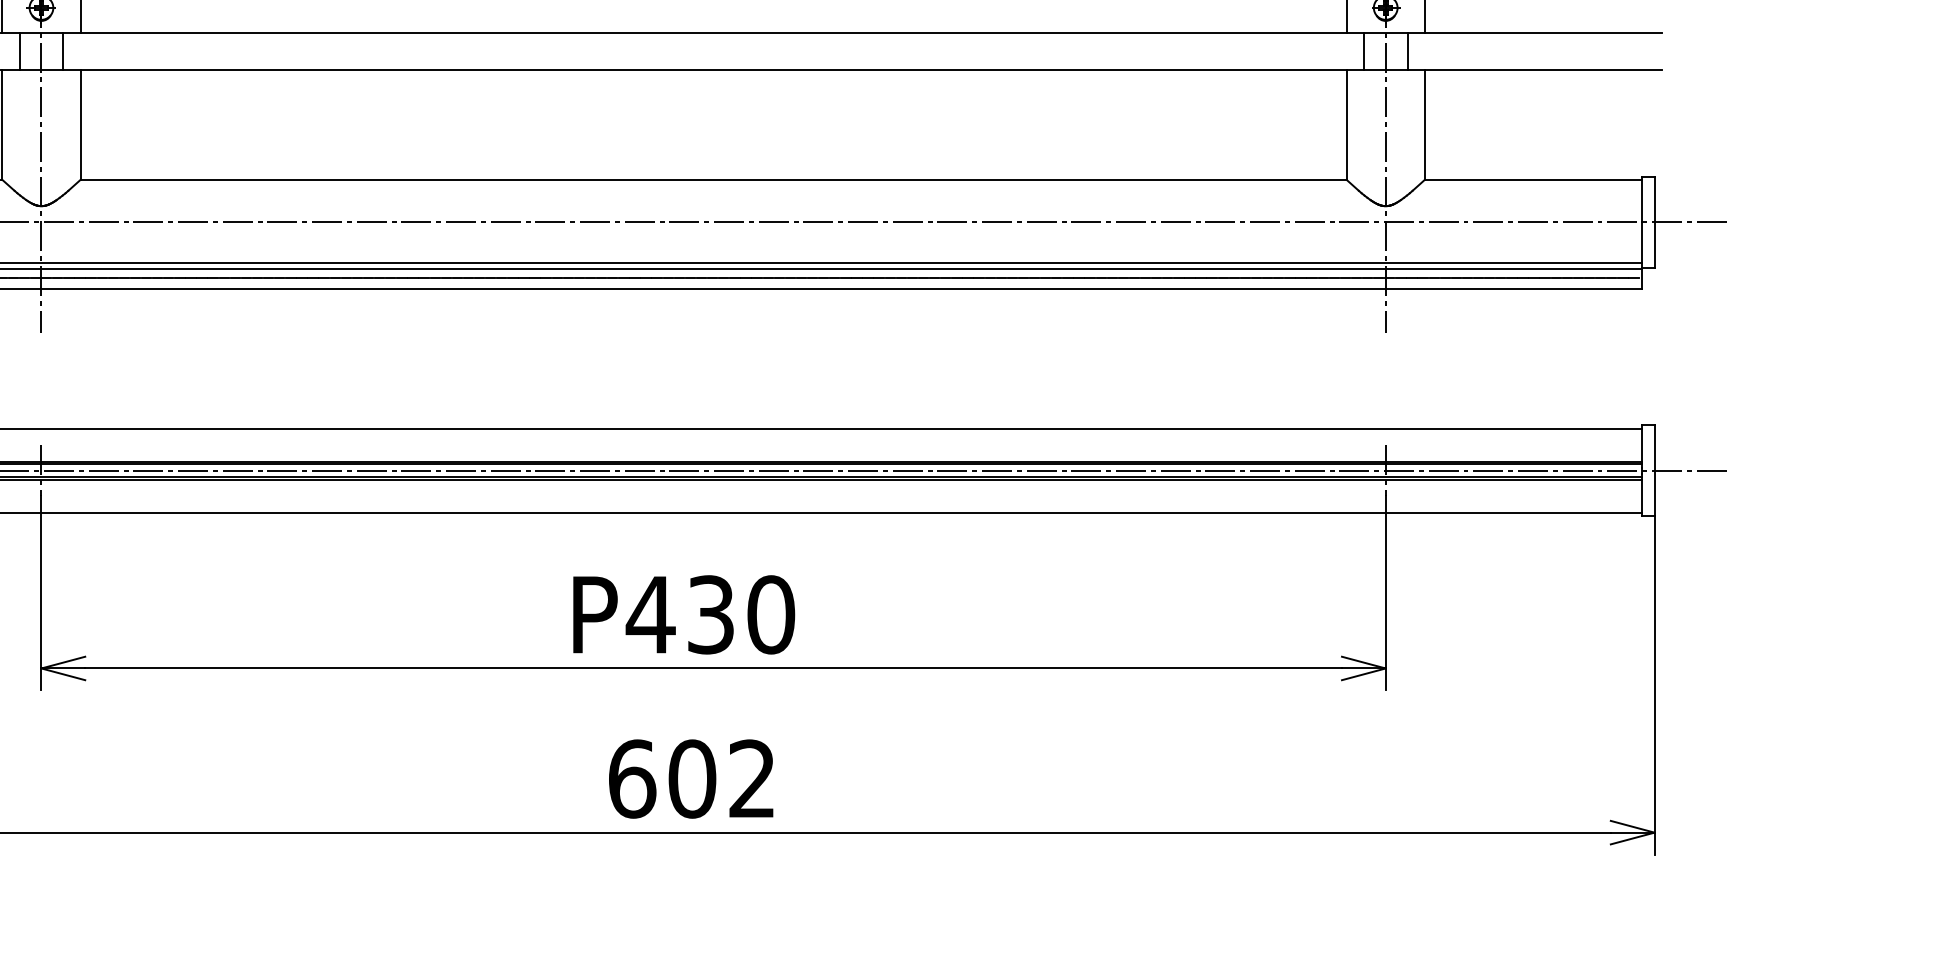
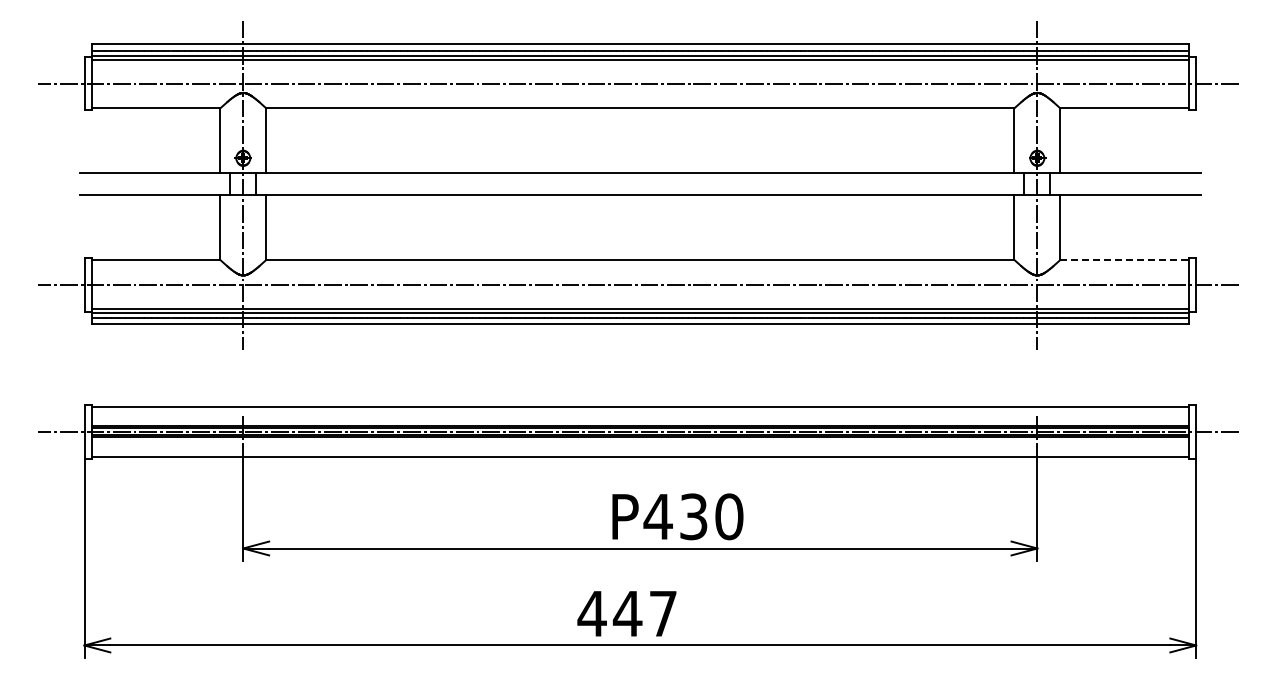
line: (1534, 179) -> (1125, 259), solid -> dashed
text: (683, 614) -> (677, 516), moved
text: (690, 778) -> (626, 613), 602 -> 447

